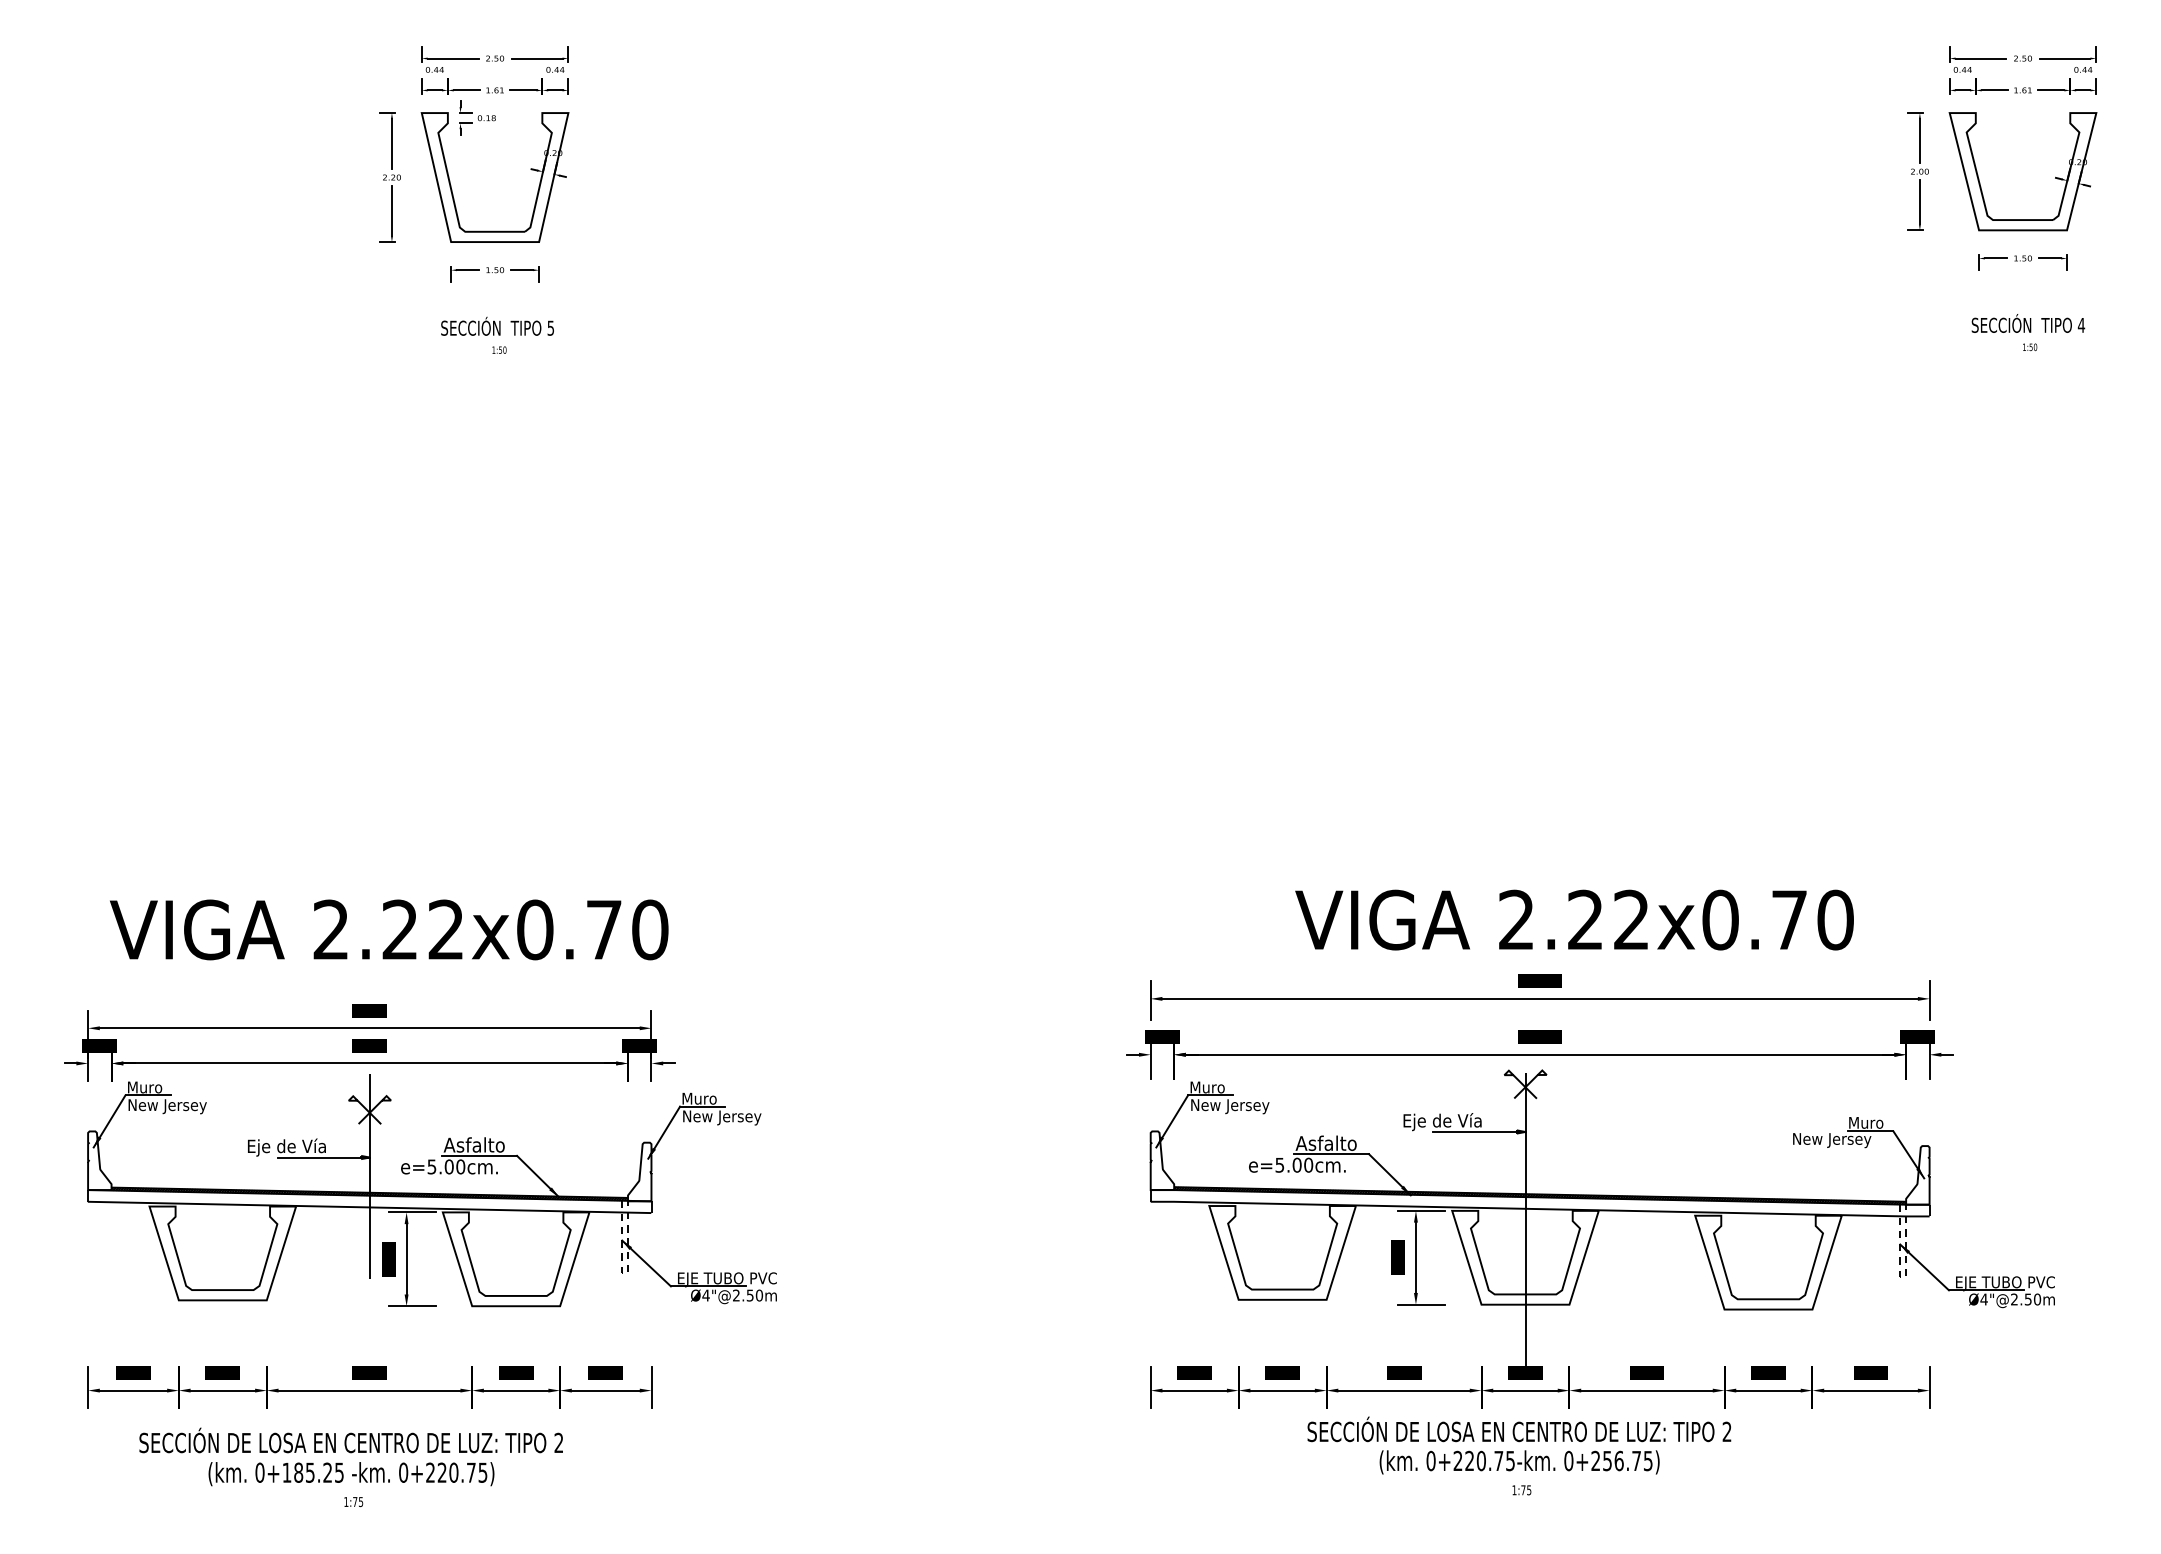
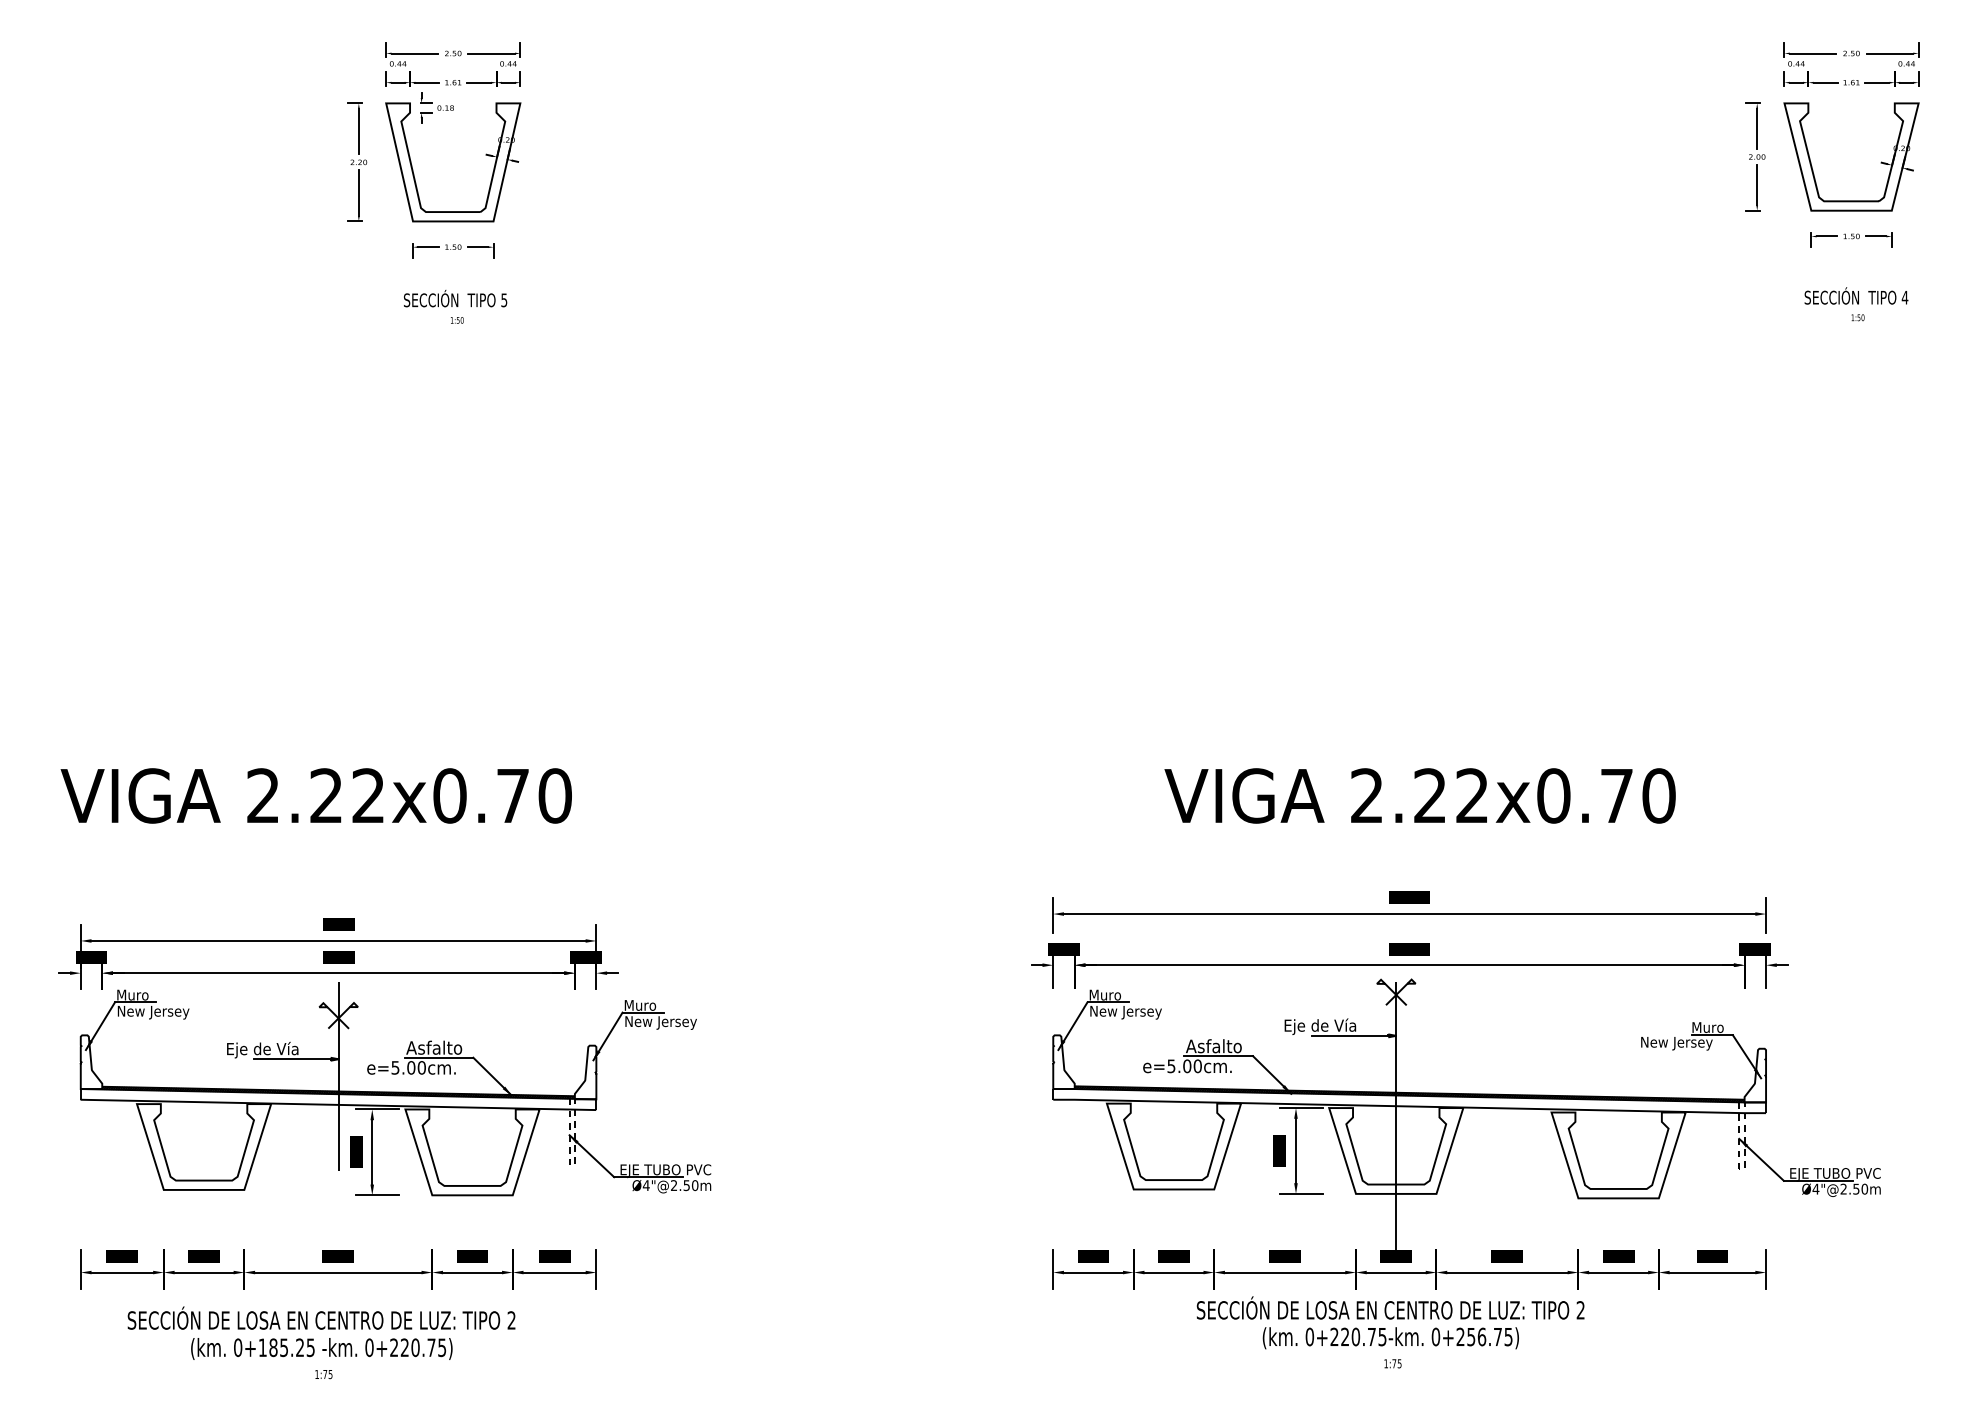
text: (1573, 919) -> (1419, 795), moved
text: (388, 929) -> (315, 795), moved

